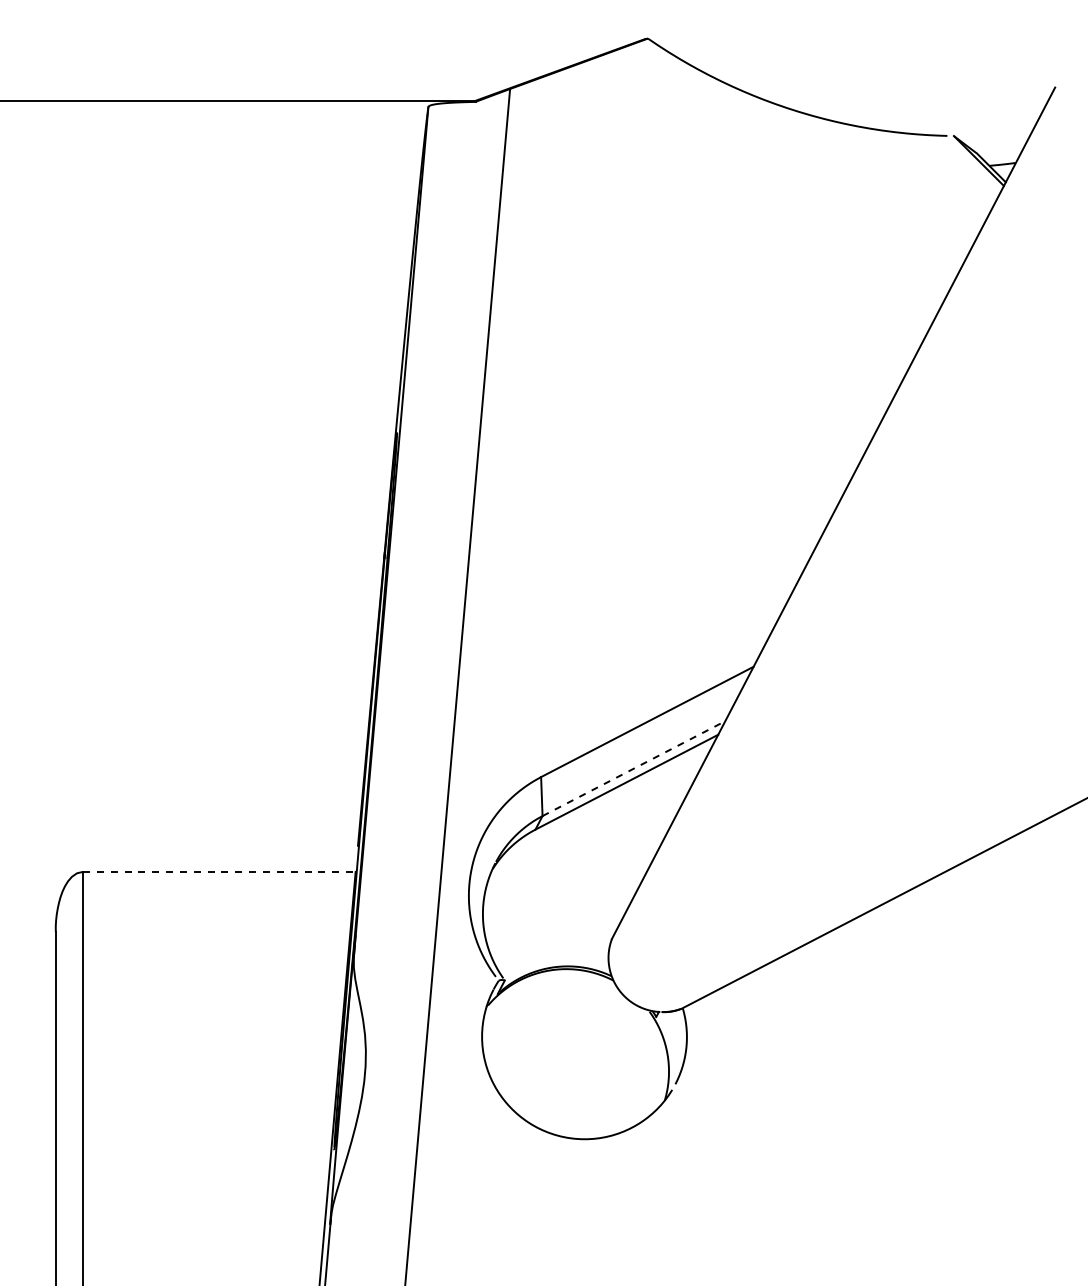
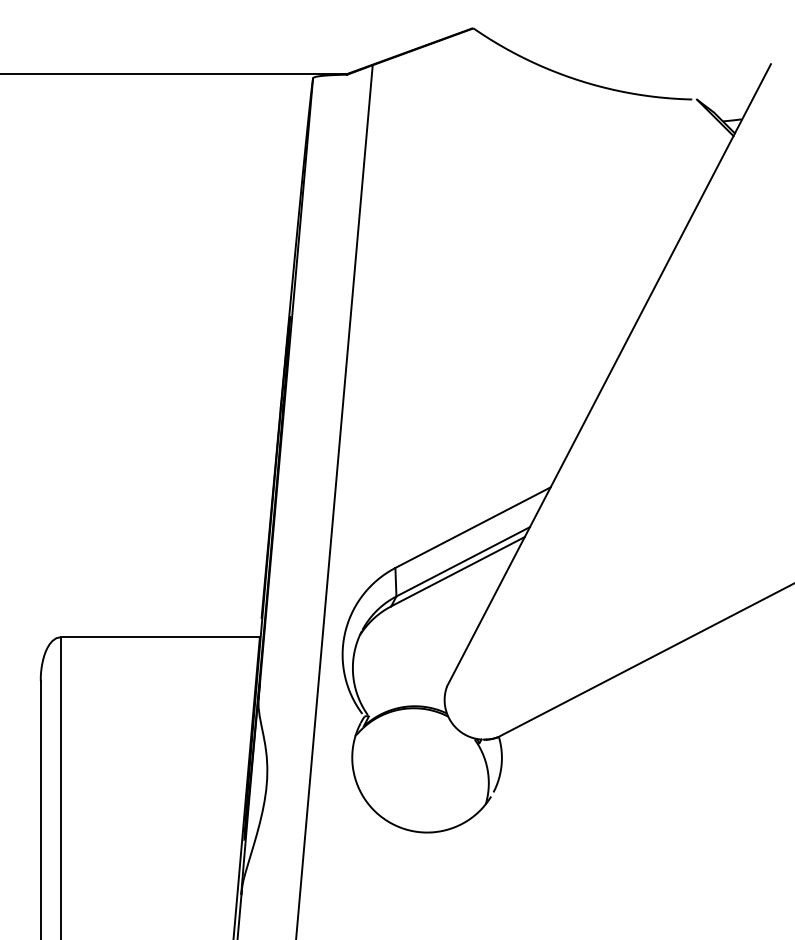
line: (633, 768) -> (462, 561), dashed -> solid
line: (219, 871) -> (160, 636), dashed -> solid

